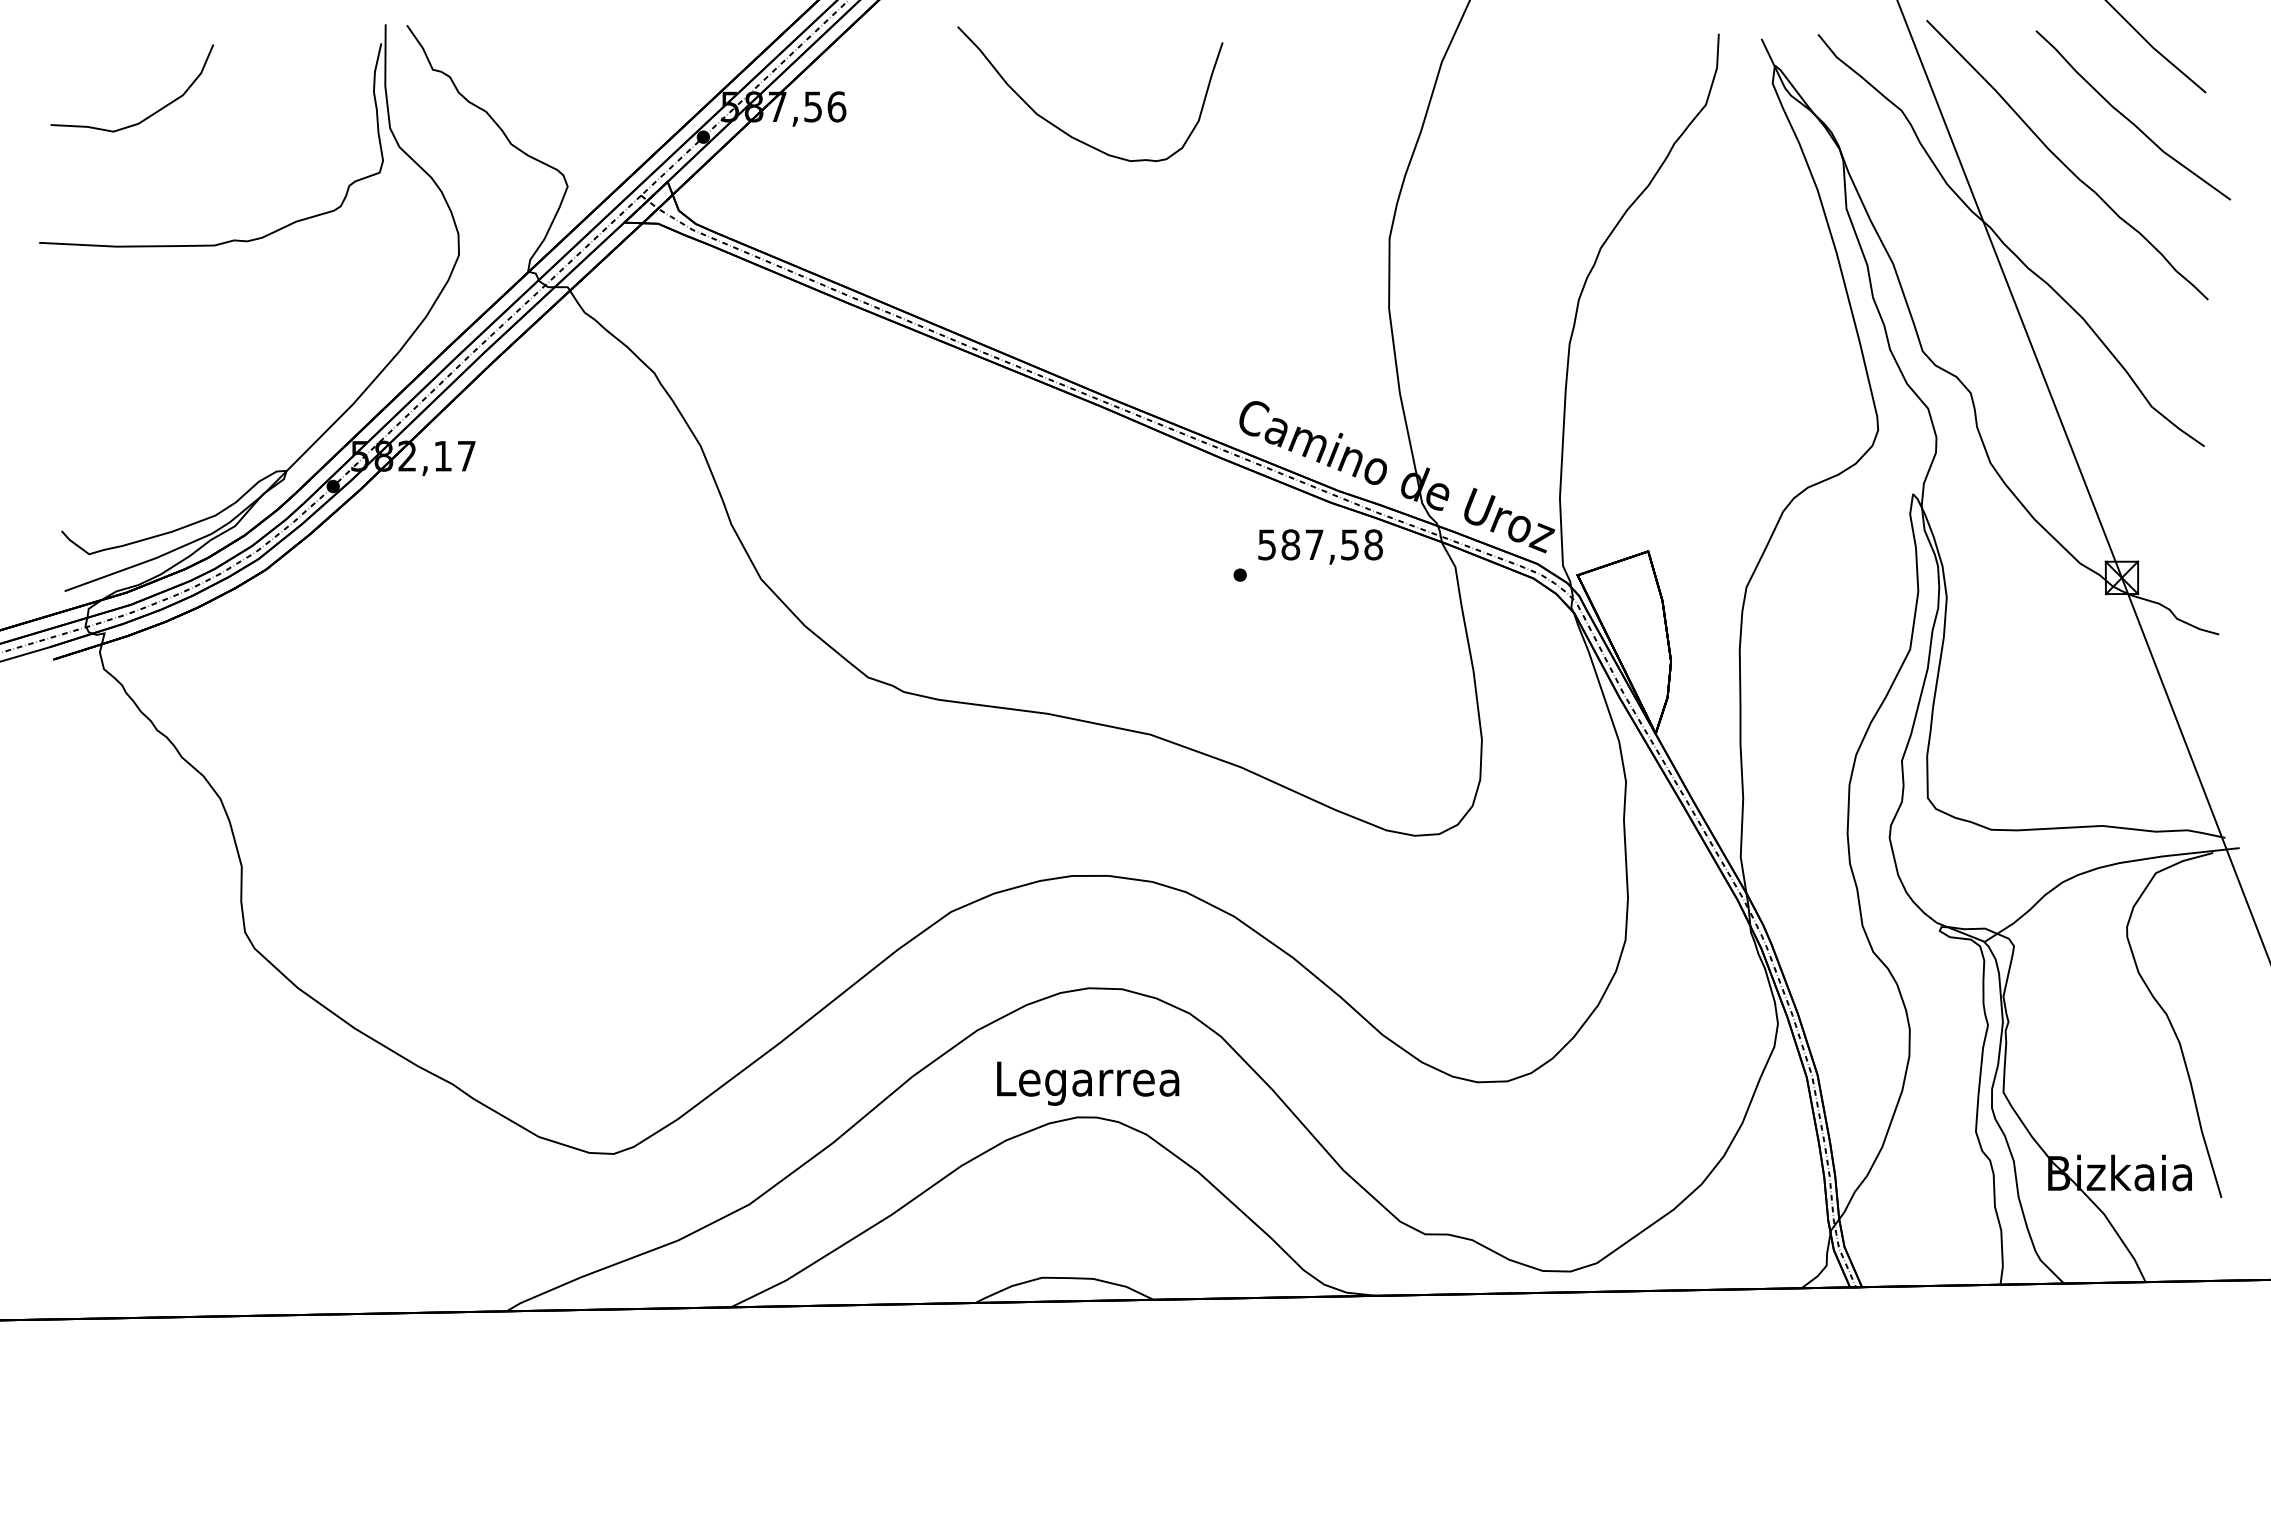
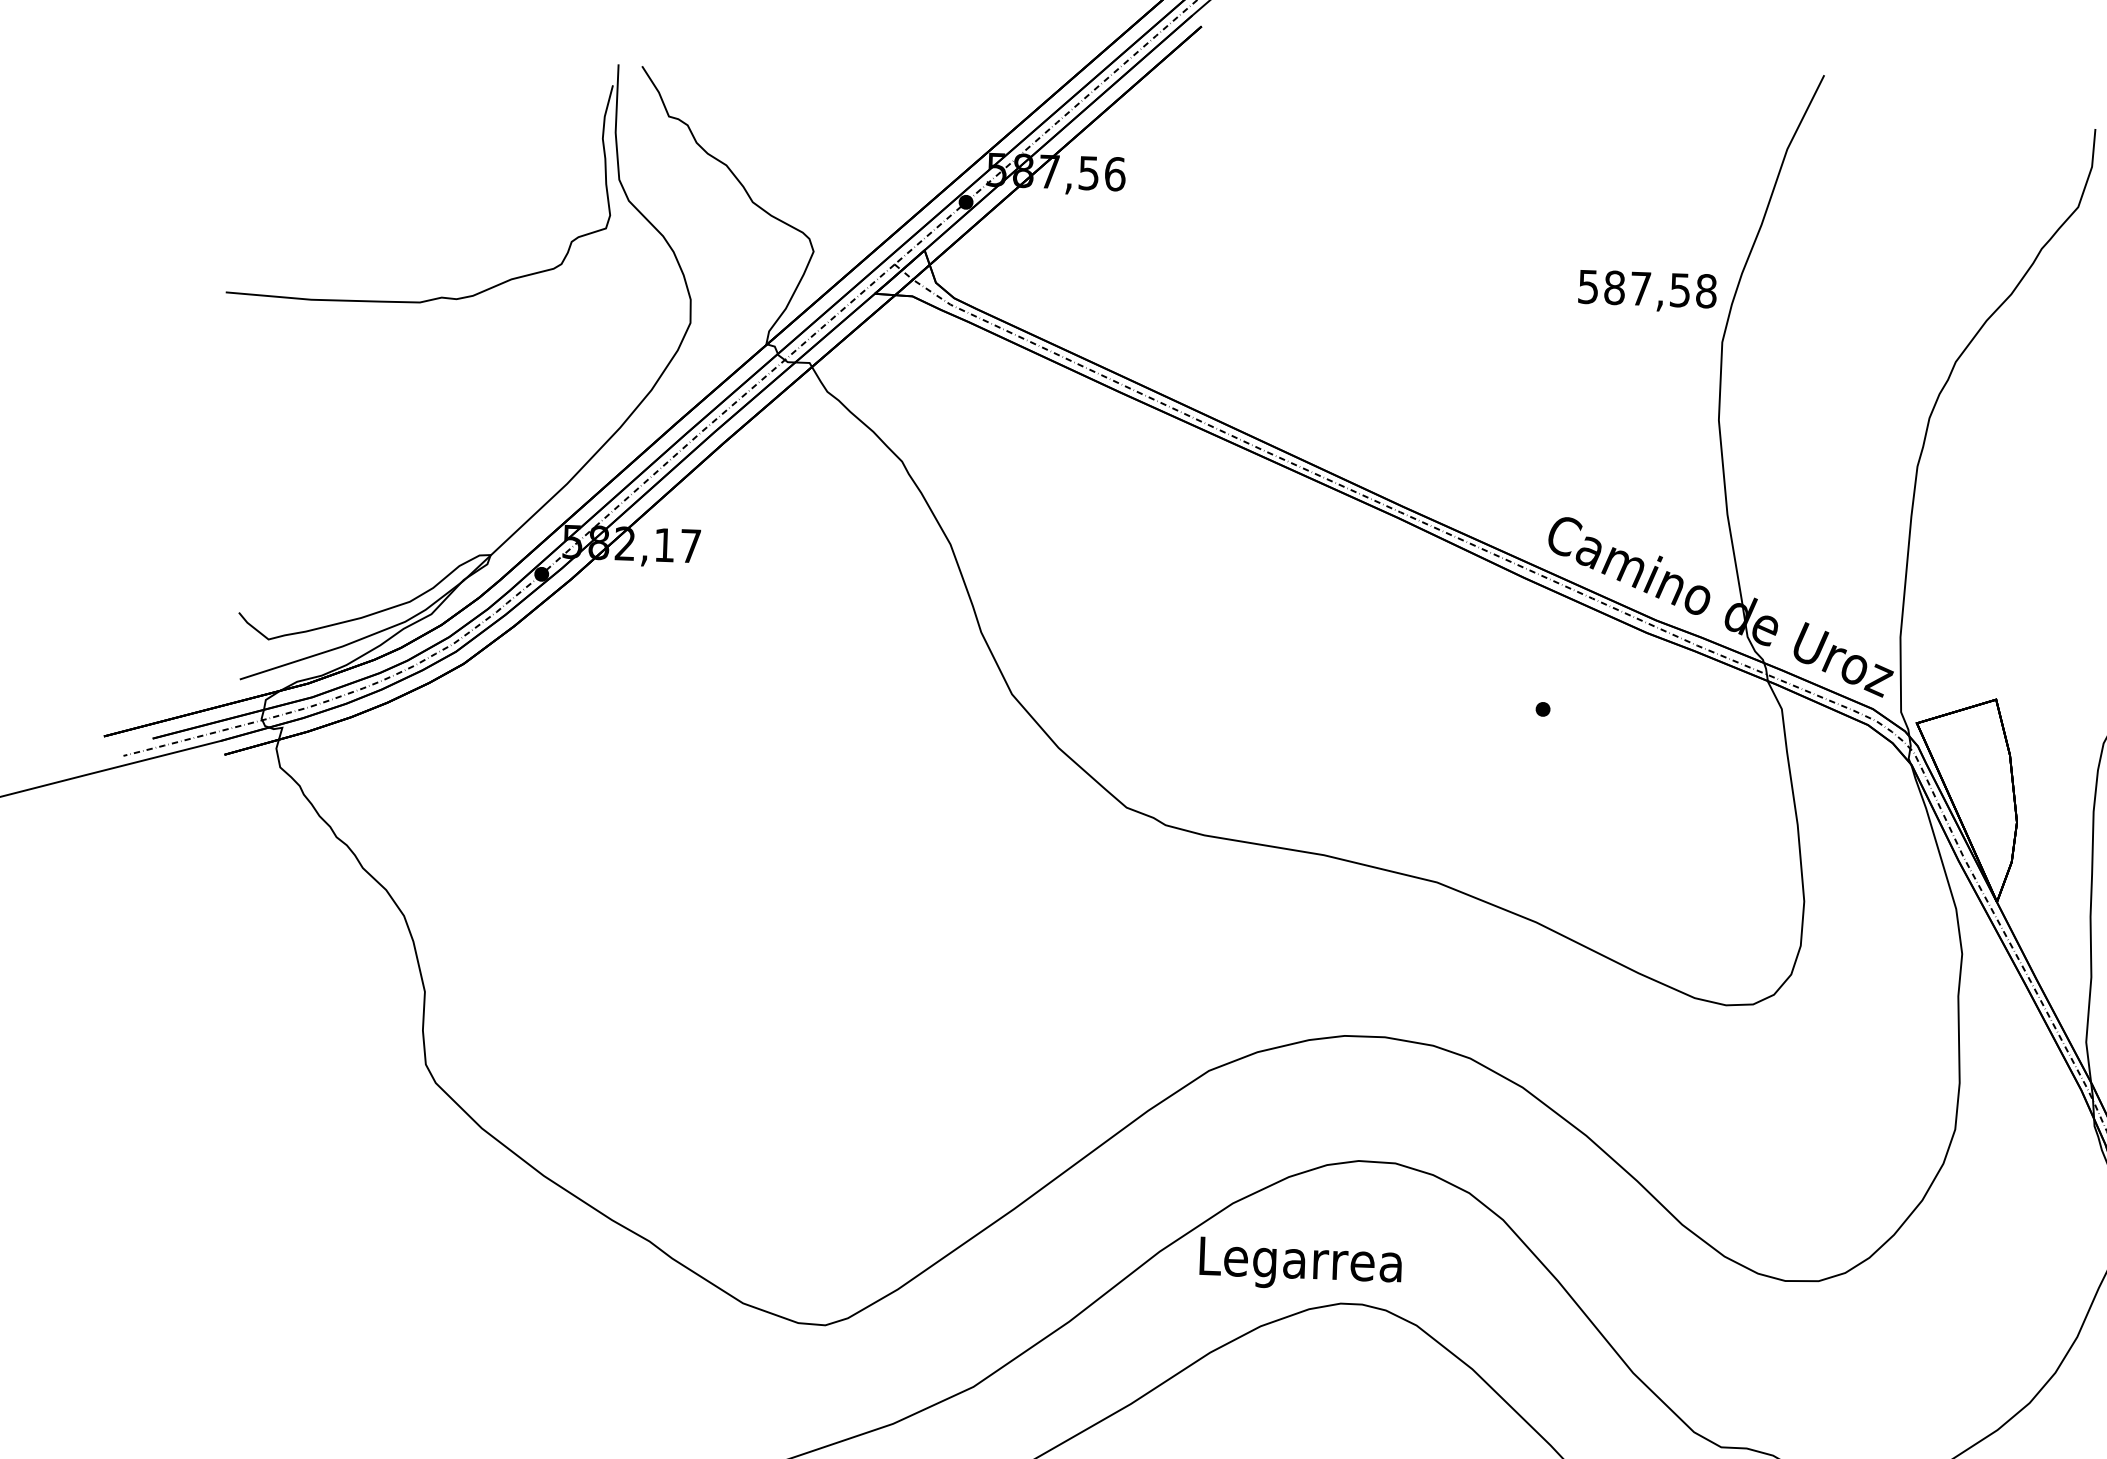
curve: (147, 116) -> (350, 156), removed
curve: (1065, 131) -> (1367, 210), removed
text: (1320, 546) -> (1647, 290), moved
text: (1088, 1083) -> (1301, 1264), moved

